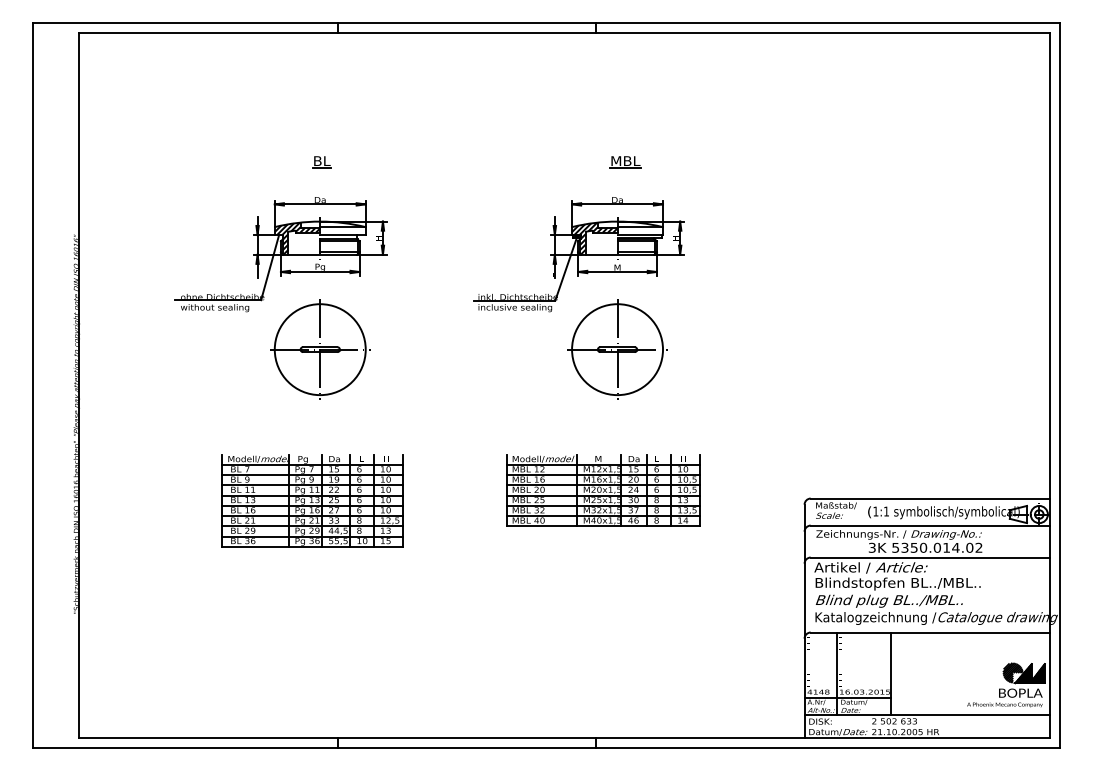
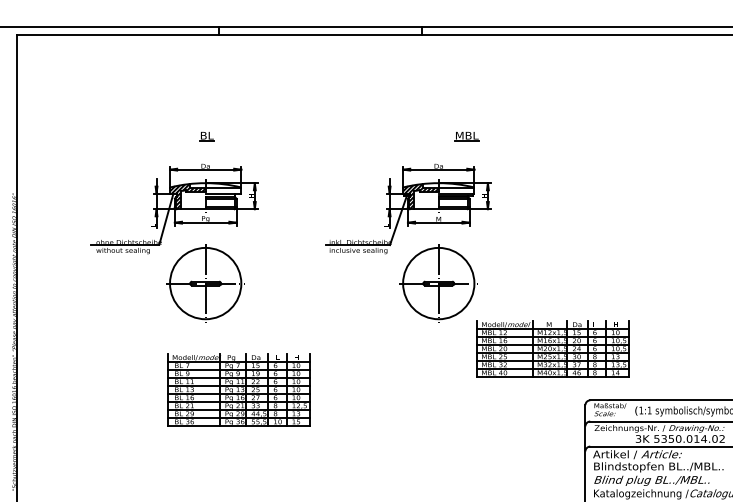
part: (625, 162) -> (466, 136), moved
part: (603, 490) -> (553, 349), moved
part: (312, 500) -> (238, 390), moved

